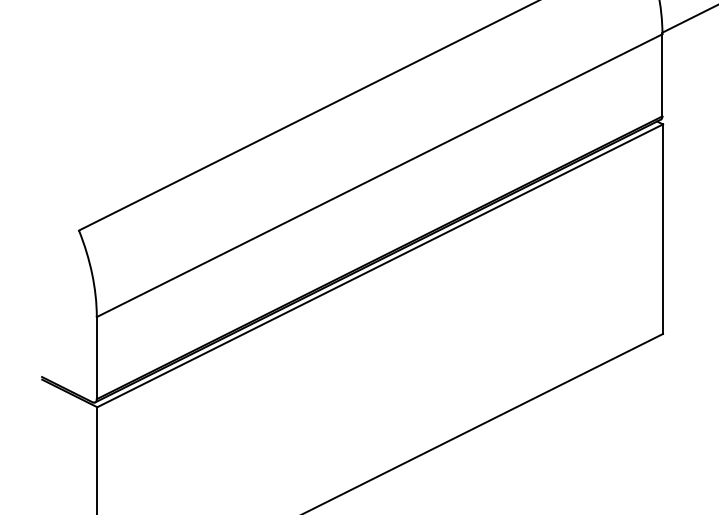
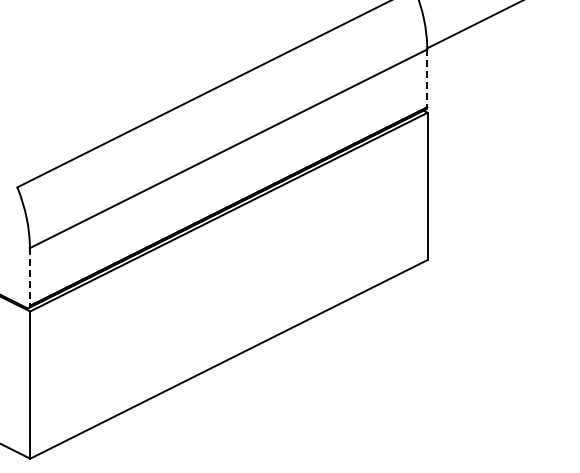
line: (662, 75) -> (427, 78), solid -> dashed
line: (96, 358) -> (29, 277), solid -> dashed

